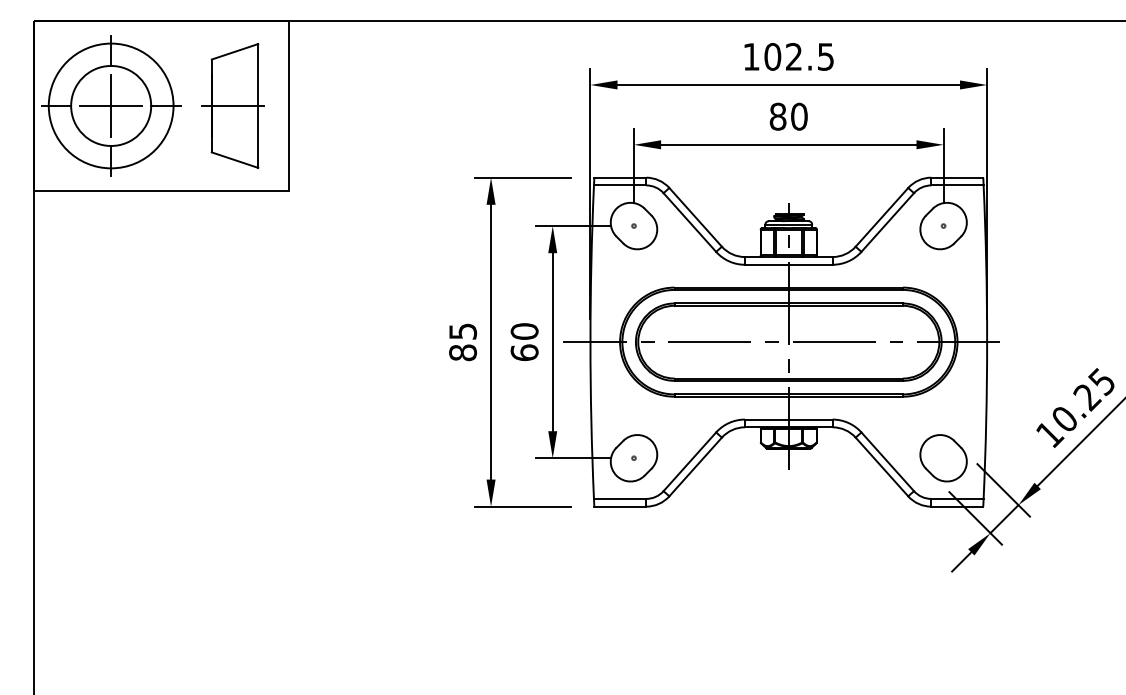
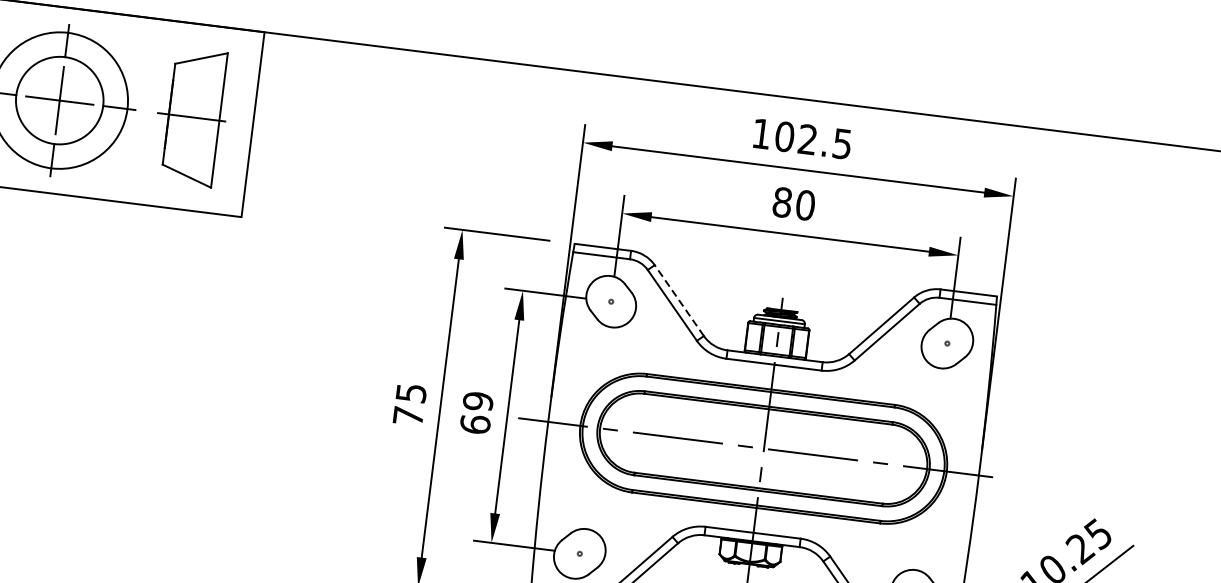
line: (695, 217) -> (679, 300), solid -> dashed
text: (524, 331) -> (478, 401), 60 -> 69
text: (463, 352) -> (408, 415), 85 -> 75

